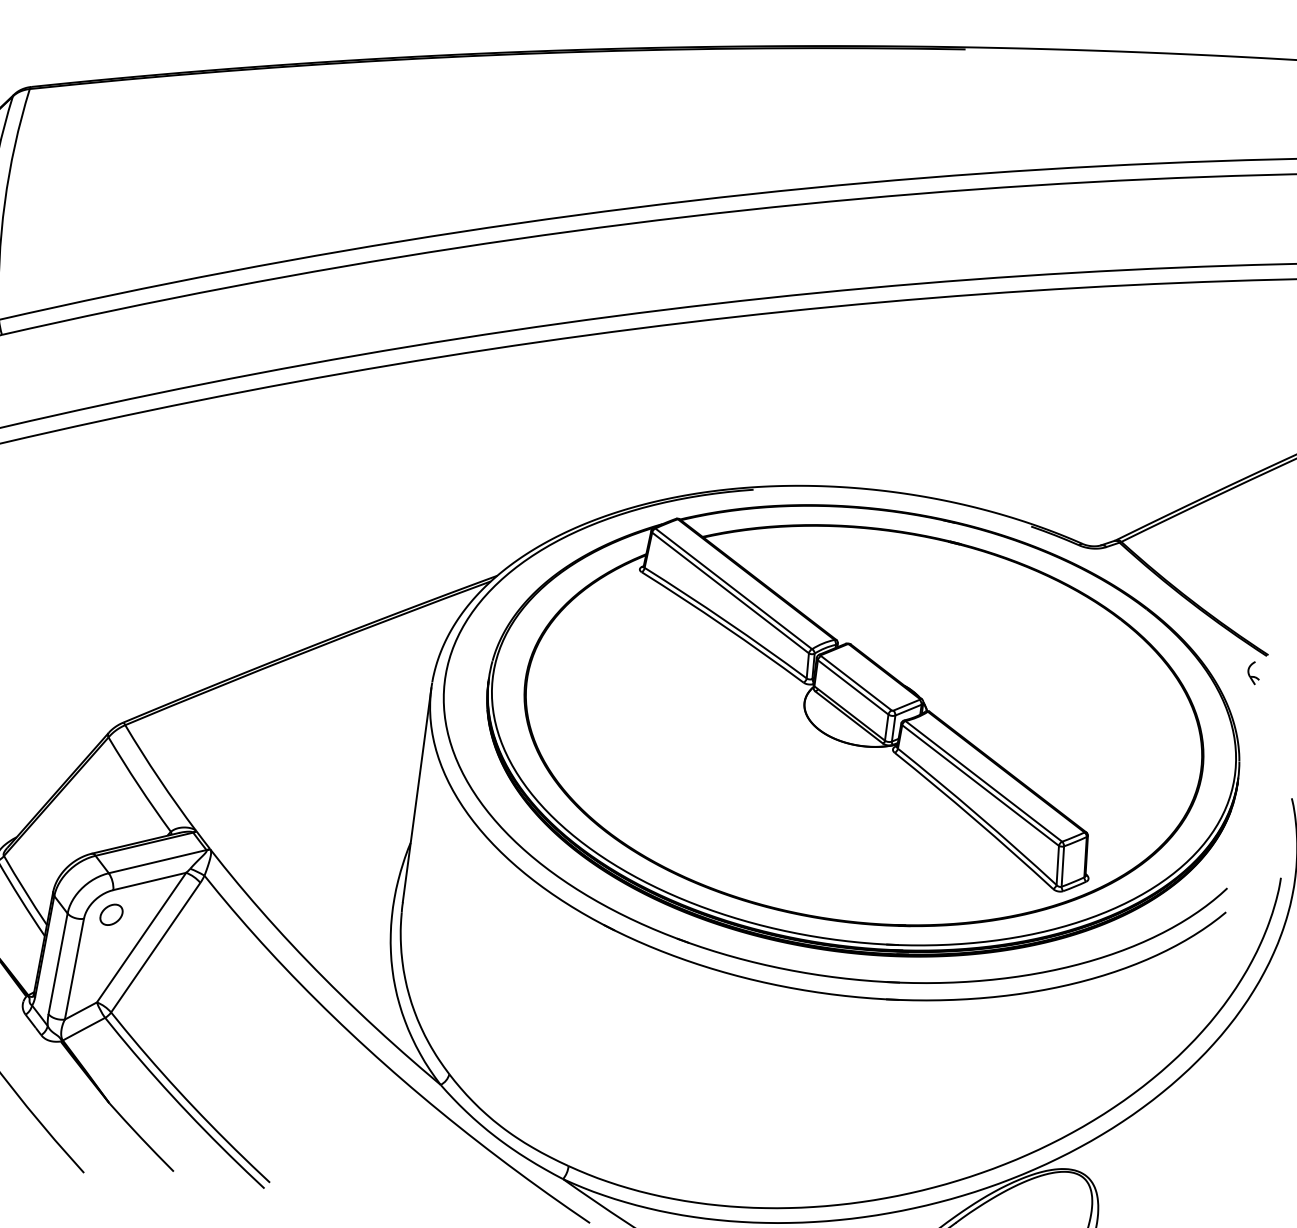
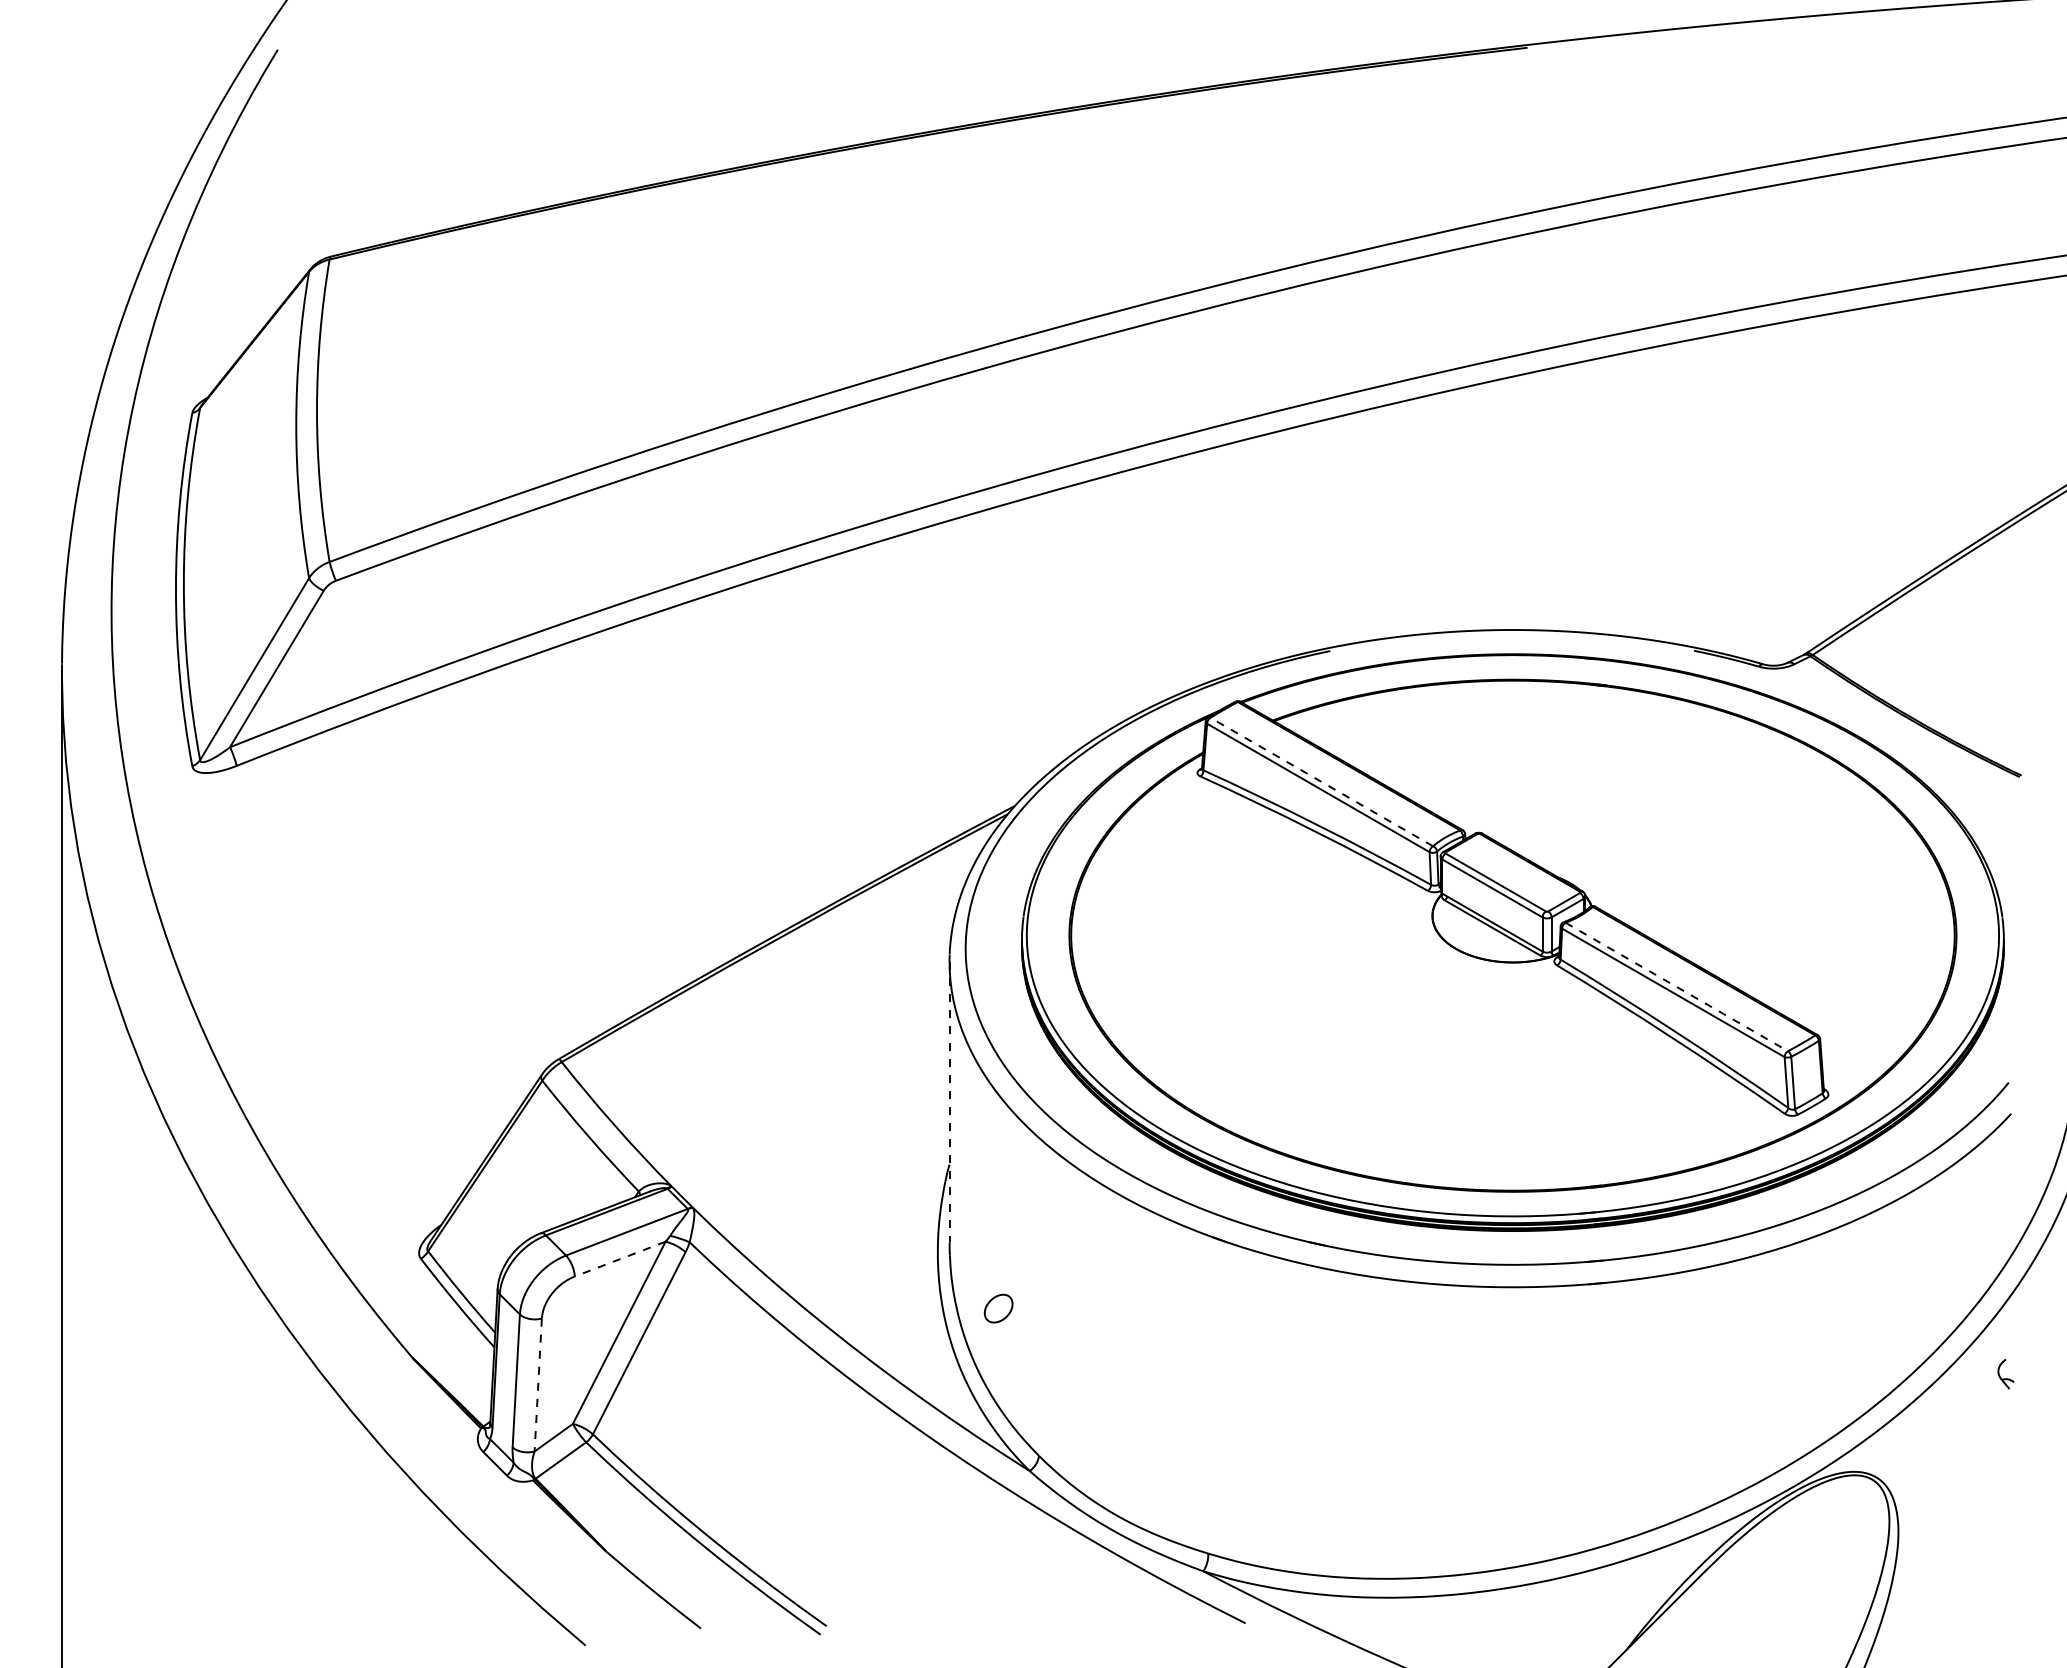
line: (733, 588) -> (1321, 781), solid -> dashed
part: (1253, 673) -> (2005, 1374), moved
line: (984, 781) -> (1677, 987), solid -> dashed
line: (417, 795) -> (949, 1102), solid -> dashed
line: (149, 881) -> (620, 1259), solid -> dashed
part: (111, 914) -> (998, 1308), moved
line: (74, 969) -> (538, 1385), solid -> dashed

